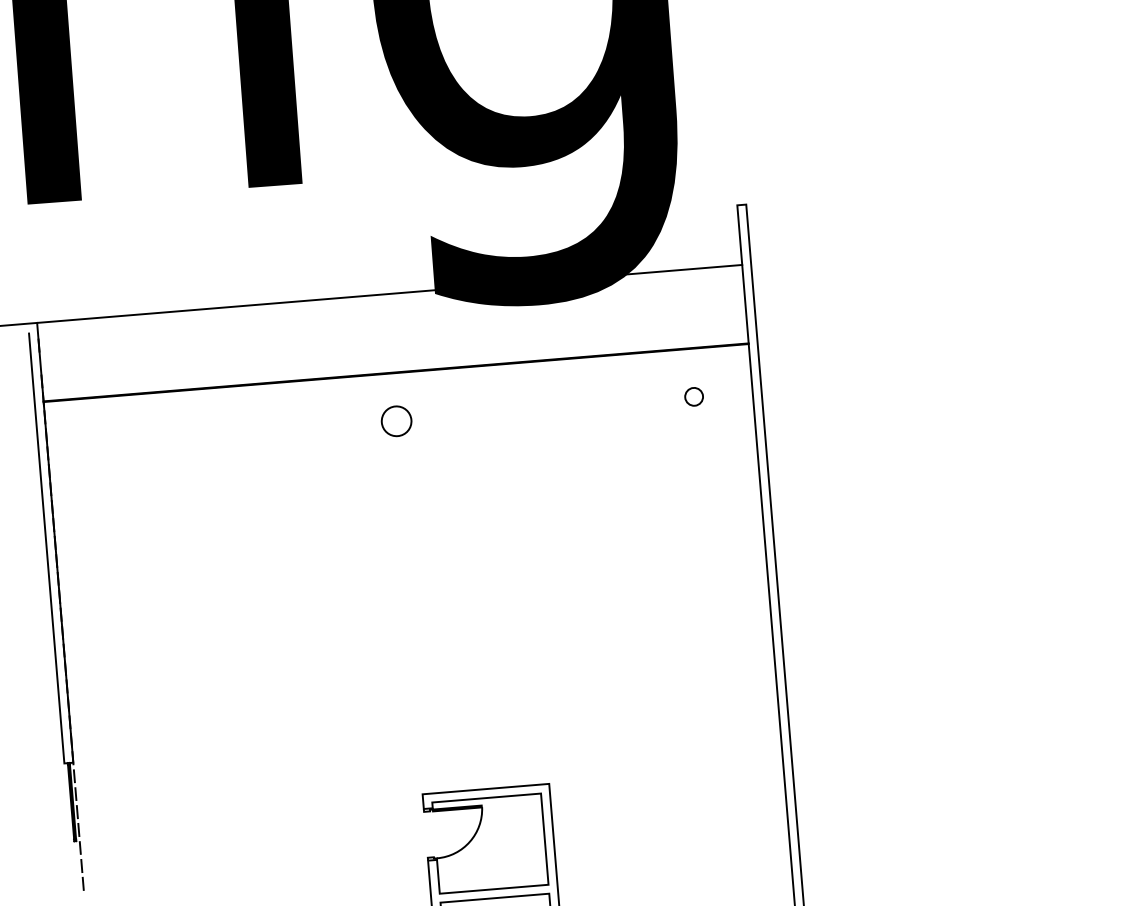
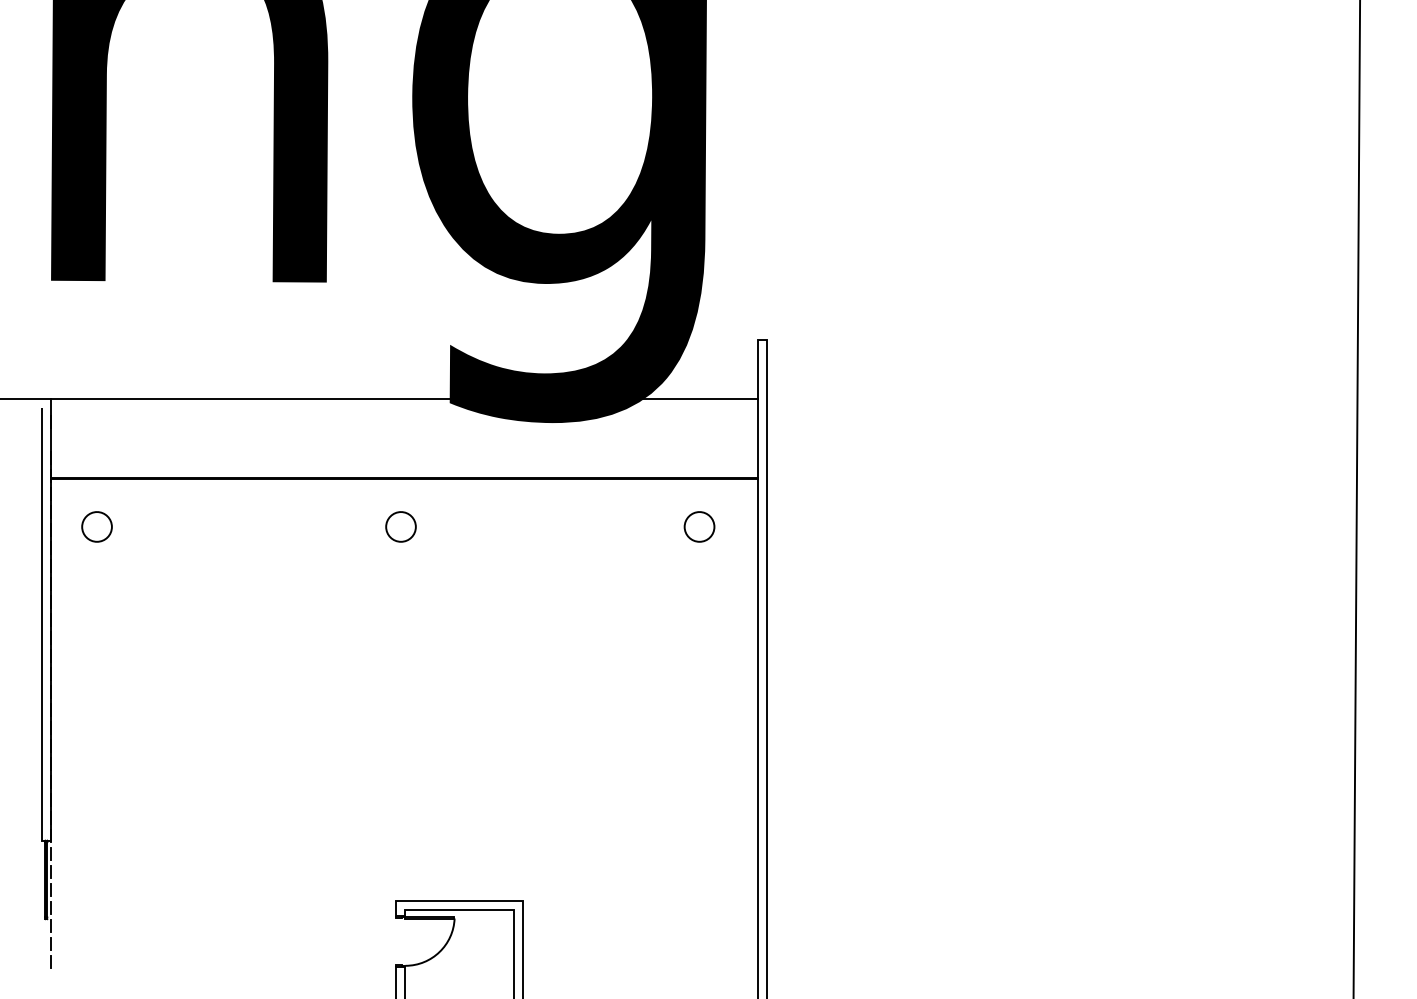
part: (694, 396) -> (699, 526), size x1.67
part: (93, 445) -> (96, 526), added

